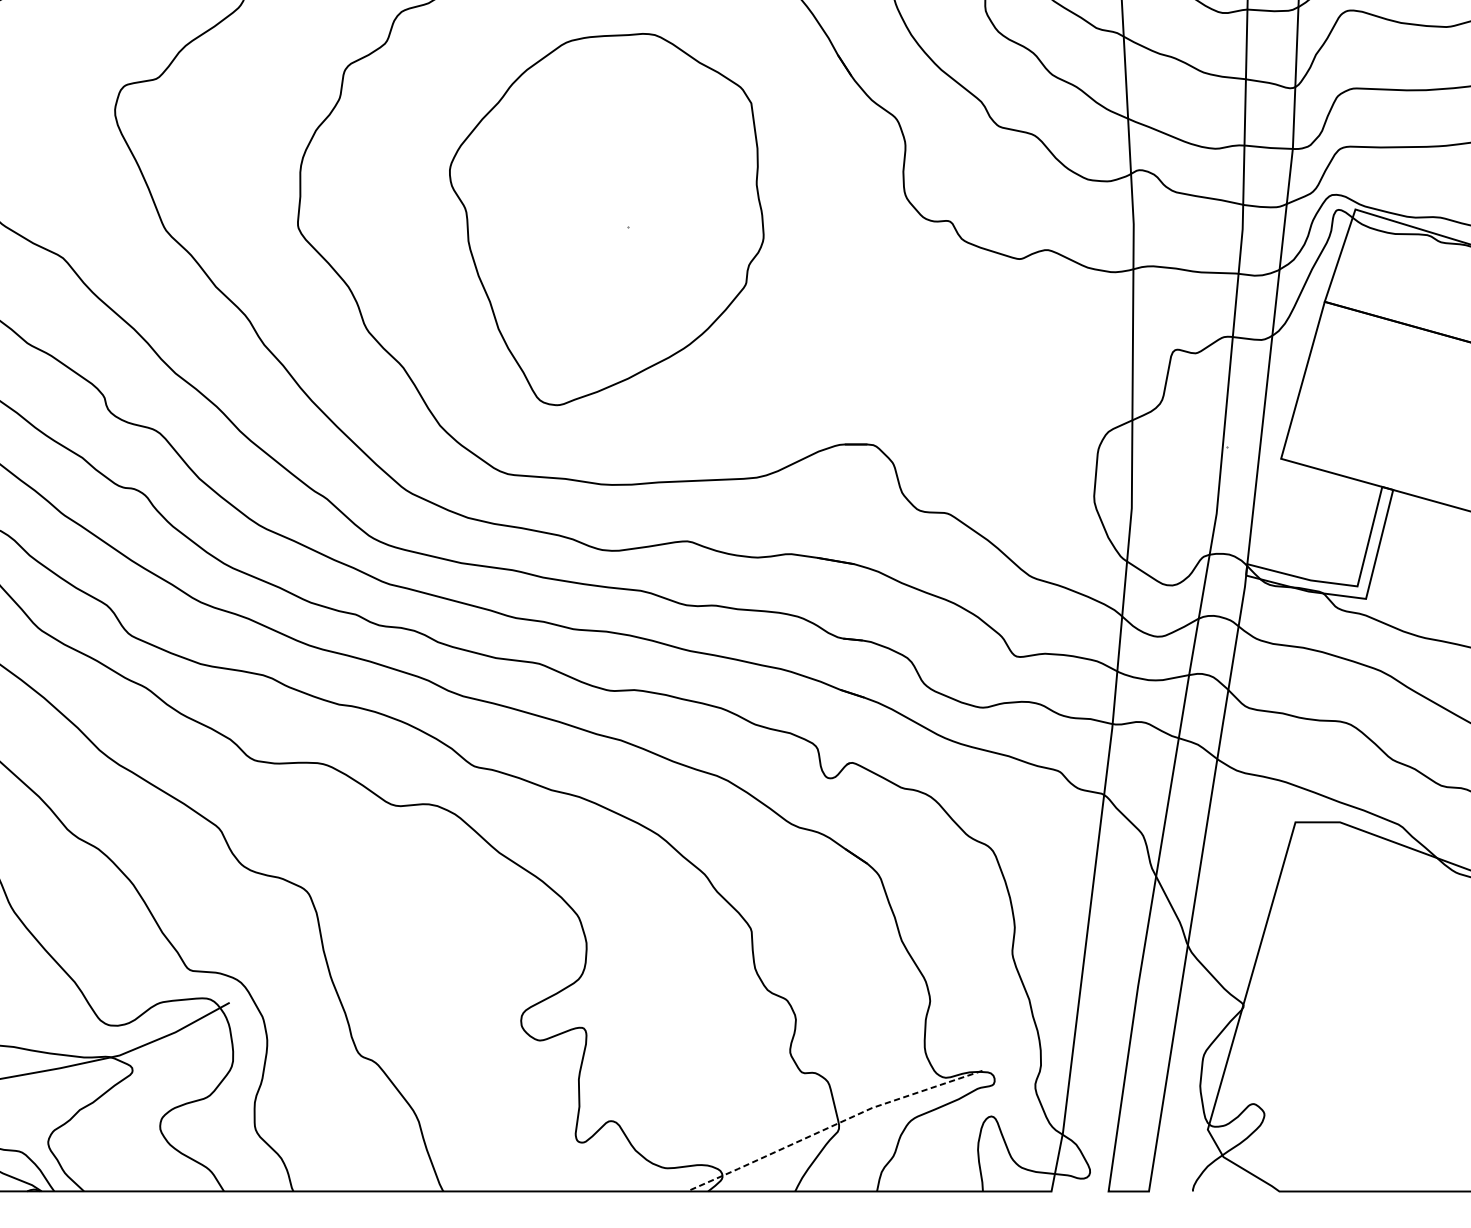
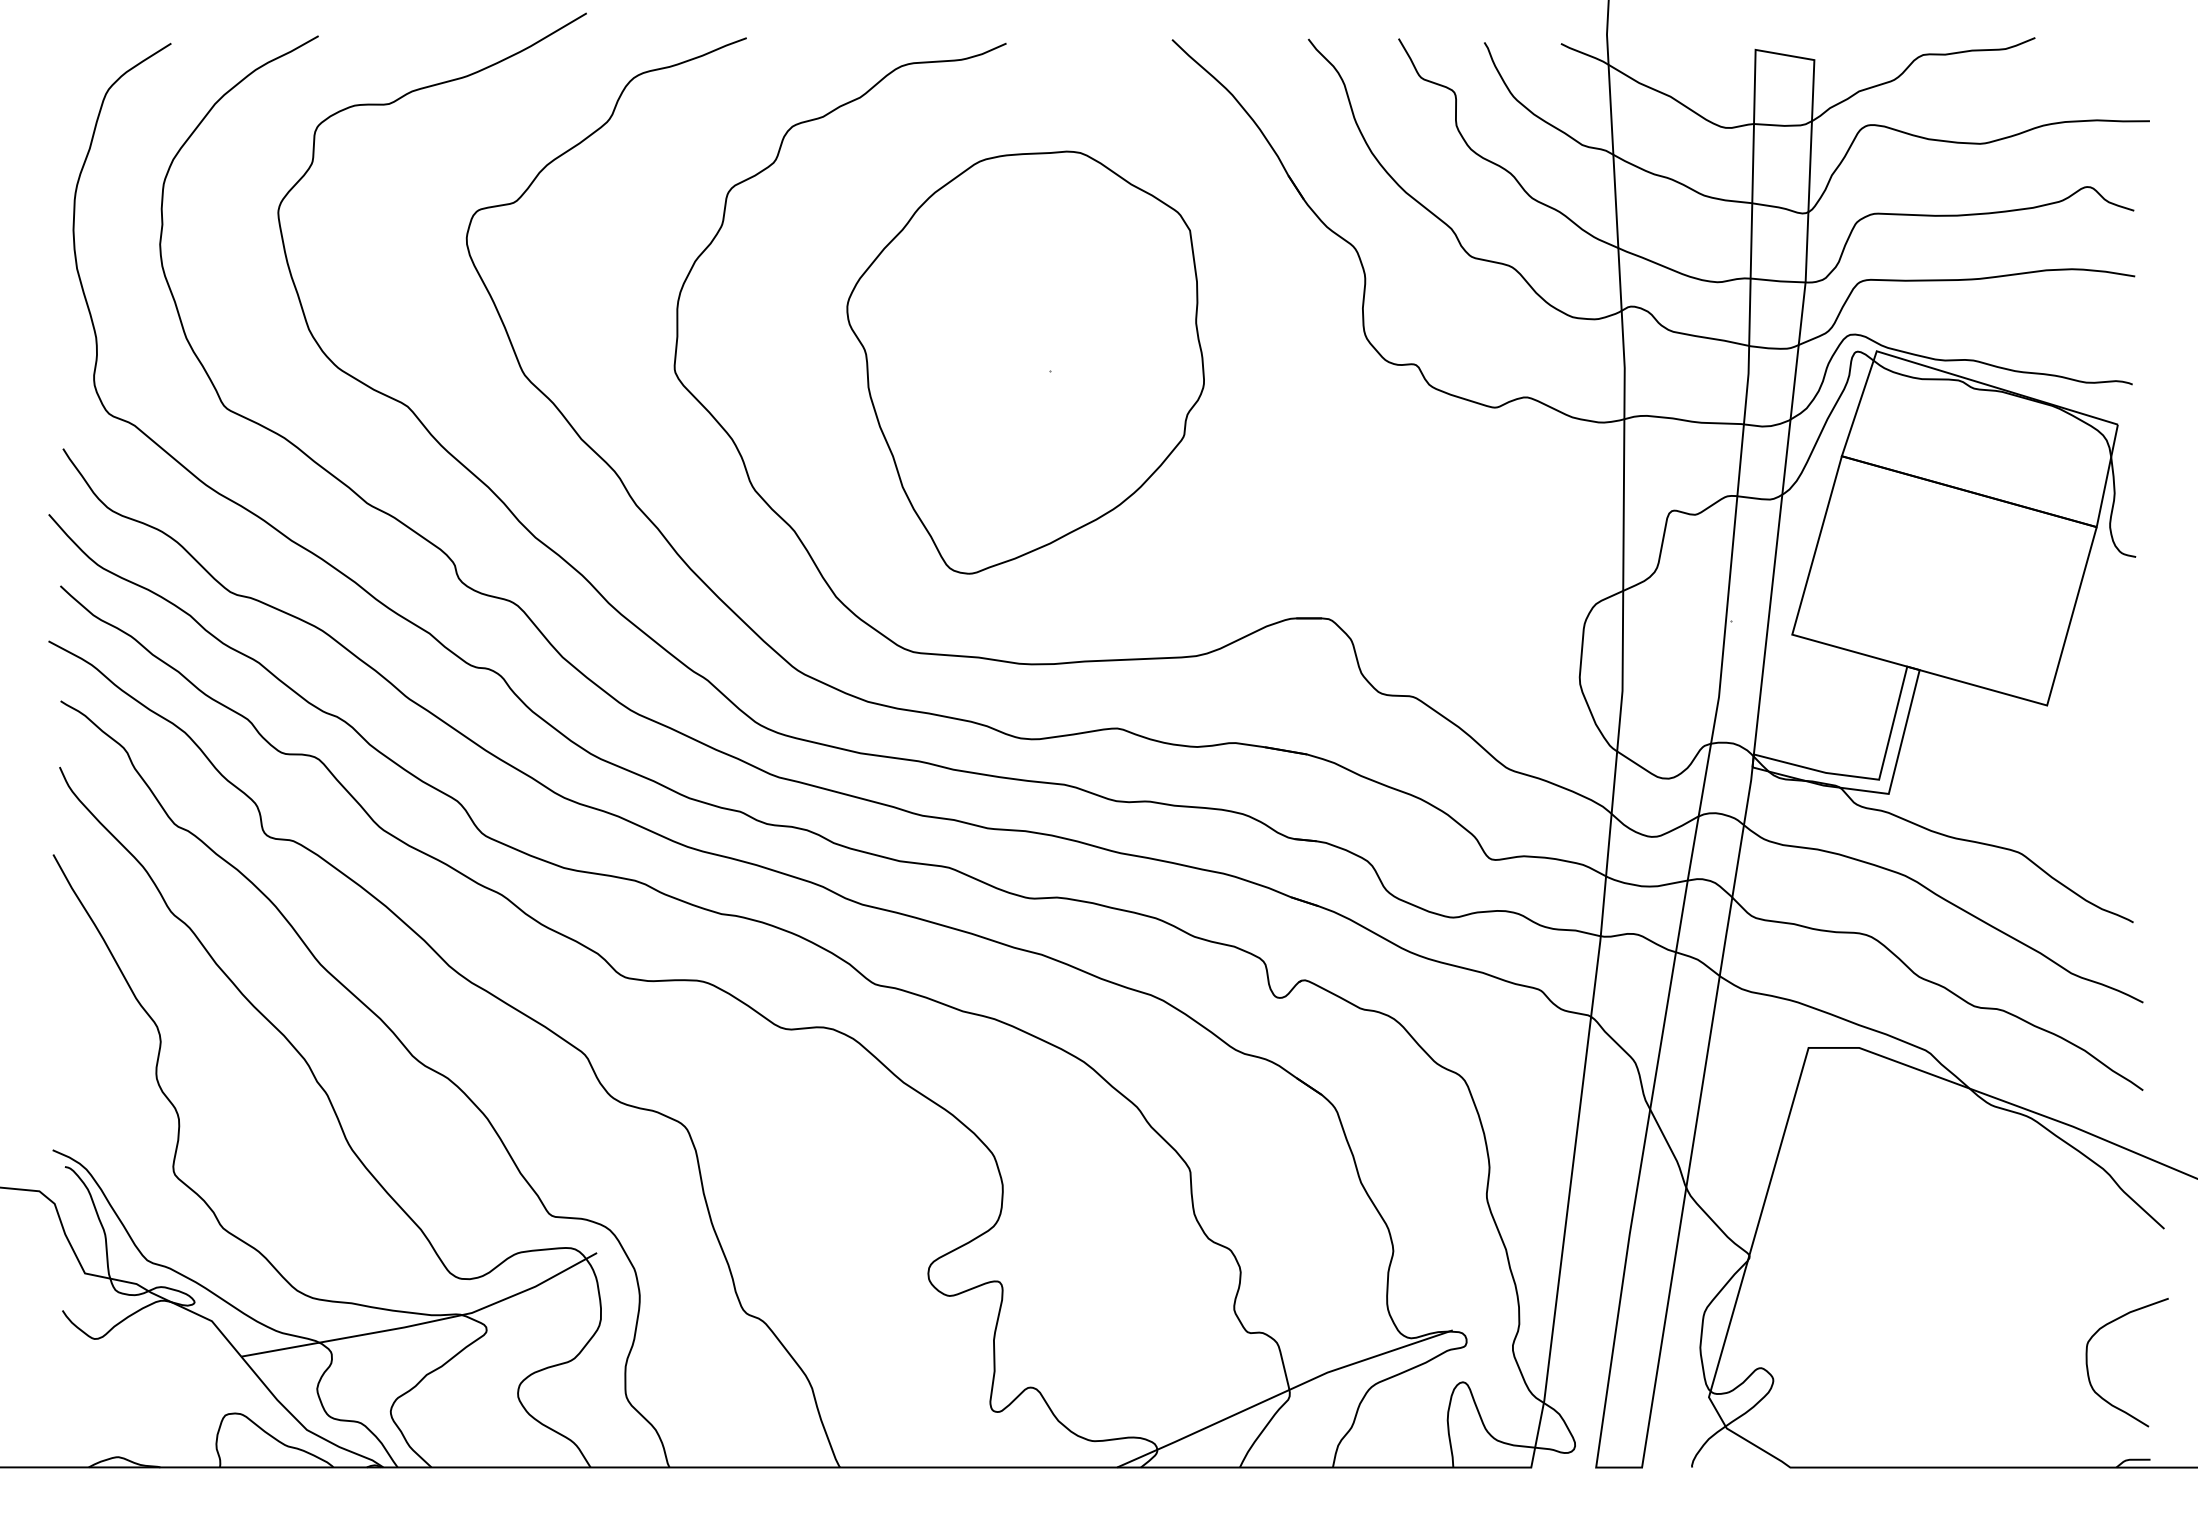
line: (832, 1126) -> (1282, 1393), dashed -> solid

